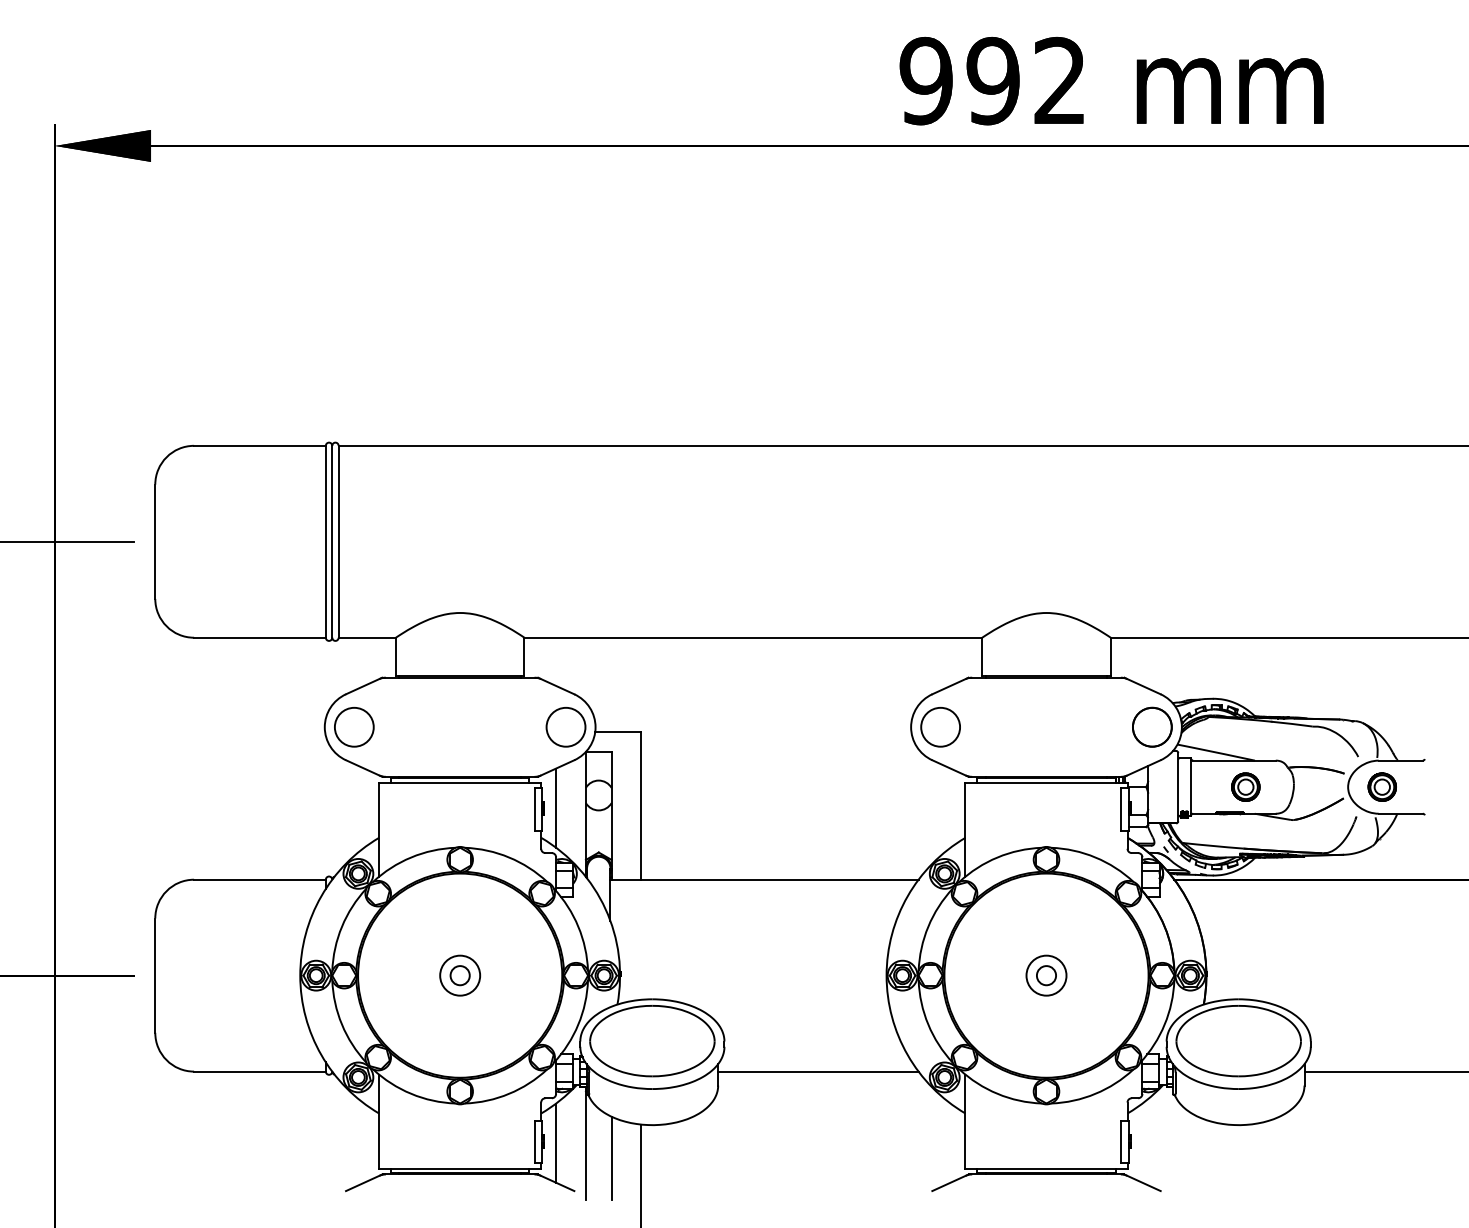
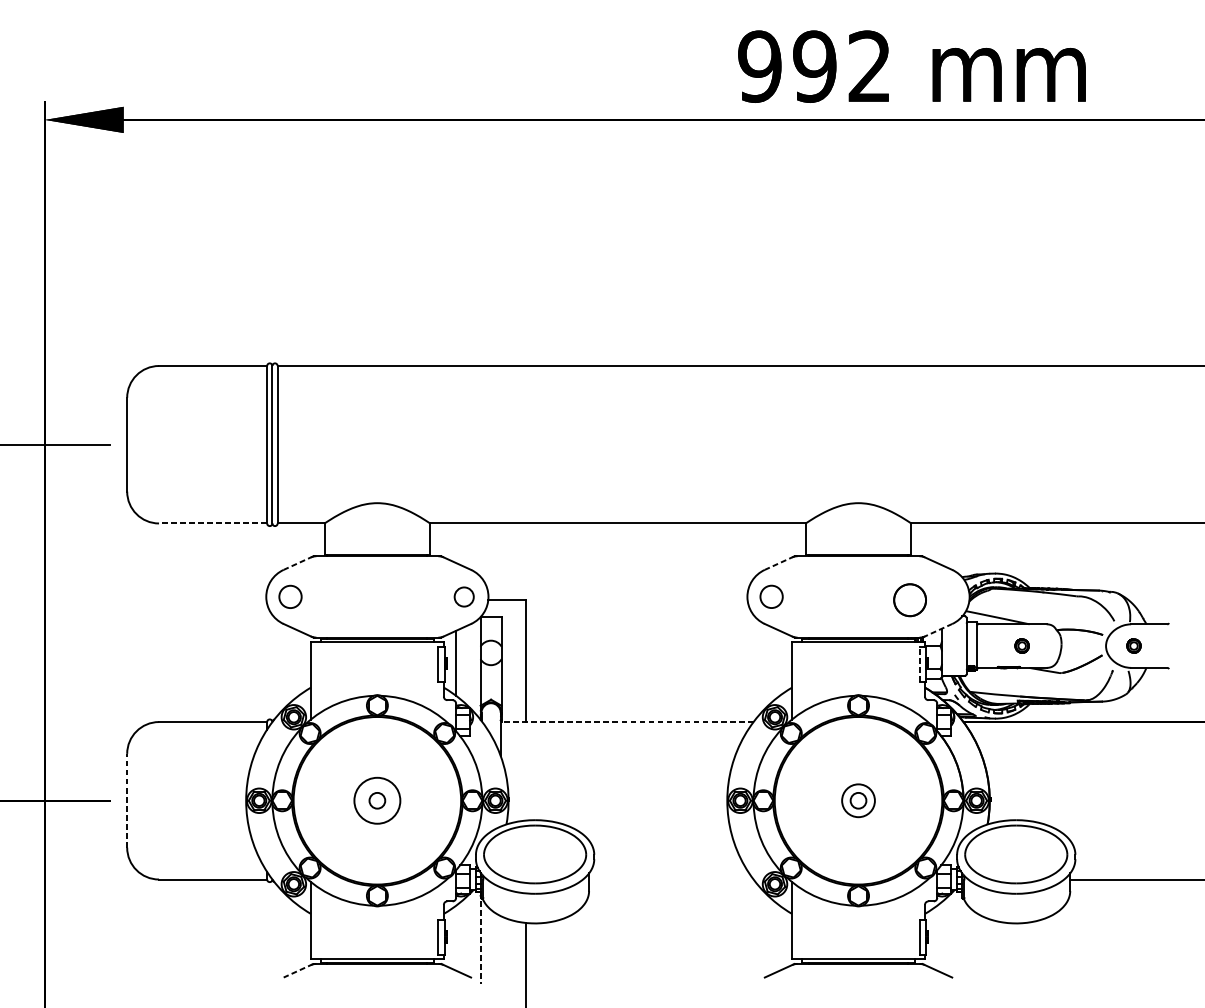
line: (259, 637) -> (212, 523), solid -> dashed
line: (364, 686) -> (298, 563), solid -> dashed
line: (950, 686) -> (779, 563), solid -> dashed
circle: (353, 726) -> (289, 596), size x0.7
circle: (940, 726) -> (771, 596), size x0.7
part: (1152, 726) -> (910, 599), moved
circle: (565, 727) -> (463, 597), size x0.6
line: (1142, 768) -> (937, 630), solid -> dashed
part: (1245, 786) -> (1021, 645), size x0.6
part: (1381, 786) -> (1133, 645), size x0.6
line: (1120, 808) -> (919, 663), solid -> dashed
line: (764, 879) -> (627, 721), solid -> dashed
line: (155, 975) -> (127, 800), solid -> dashed
circle: (460, 975) -> (377, 800), size x1.4
line: (818, 1071) -> (671, 879), removed
line: (556, 1142) -> (456, 937), removed
line: (585, 1143) -> (480, 938), solid -> dashed
line: (611, 1157) -> (501, 949), removed
line: (364, 1182) -> (298, 970), solid -> dashed

